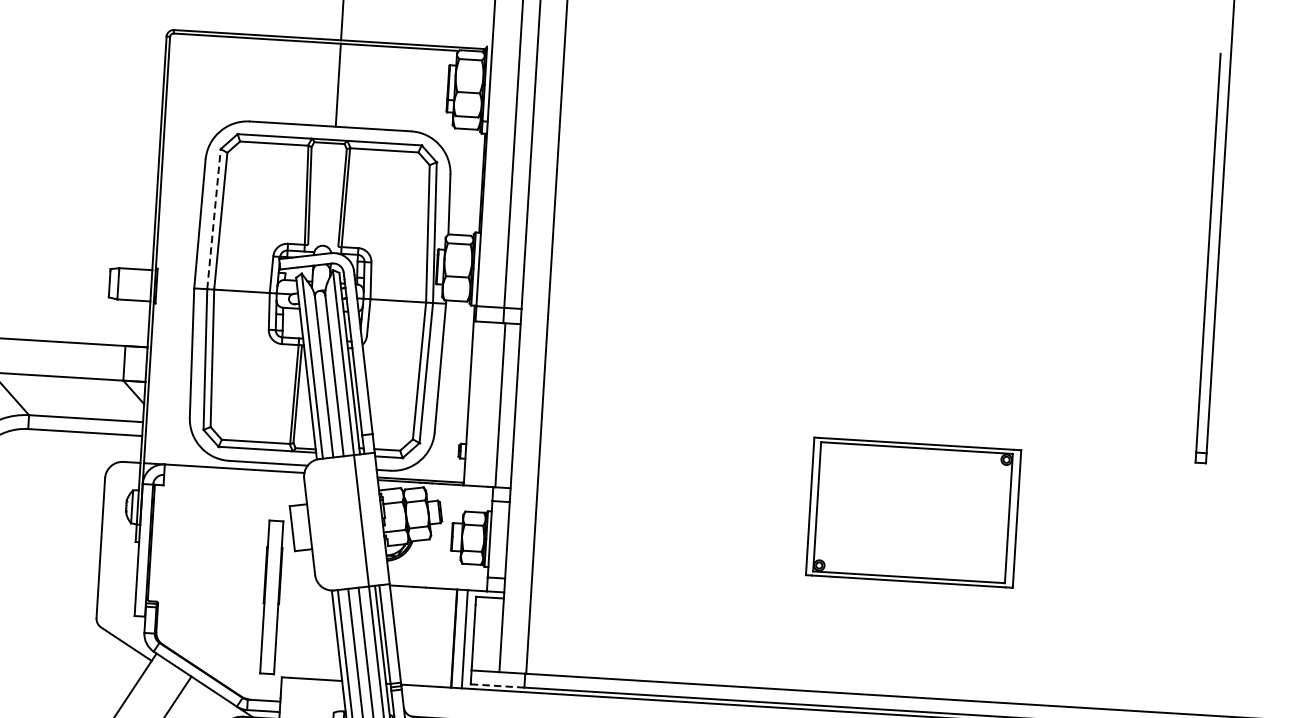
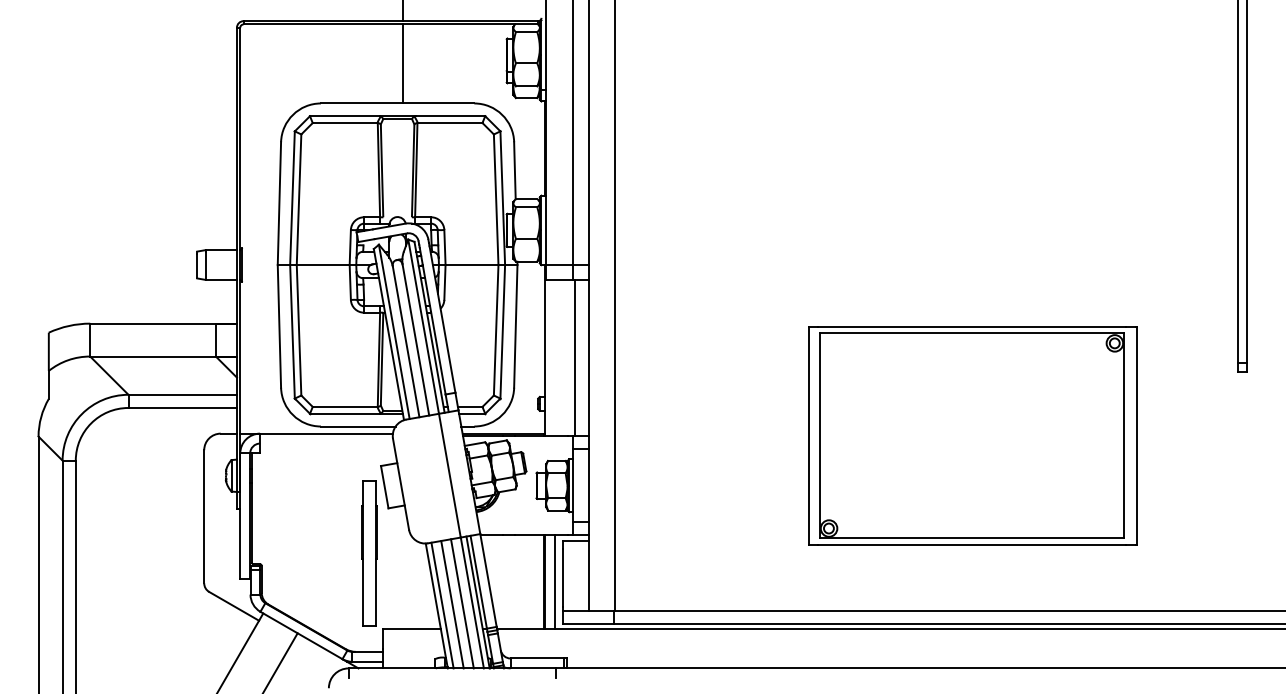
line: (213, 219) -> (292, 198), dashed -> solid
part: (913, 512) -> (972, 435), size x1.67
line: (497, 686) -> (588, 624), dashed -> solid

